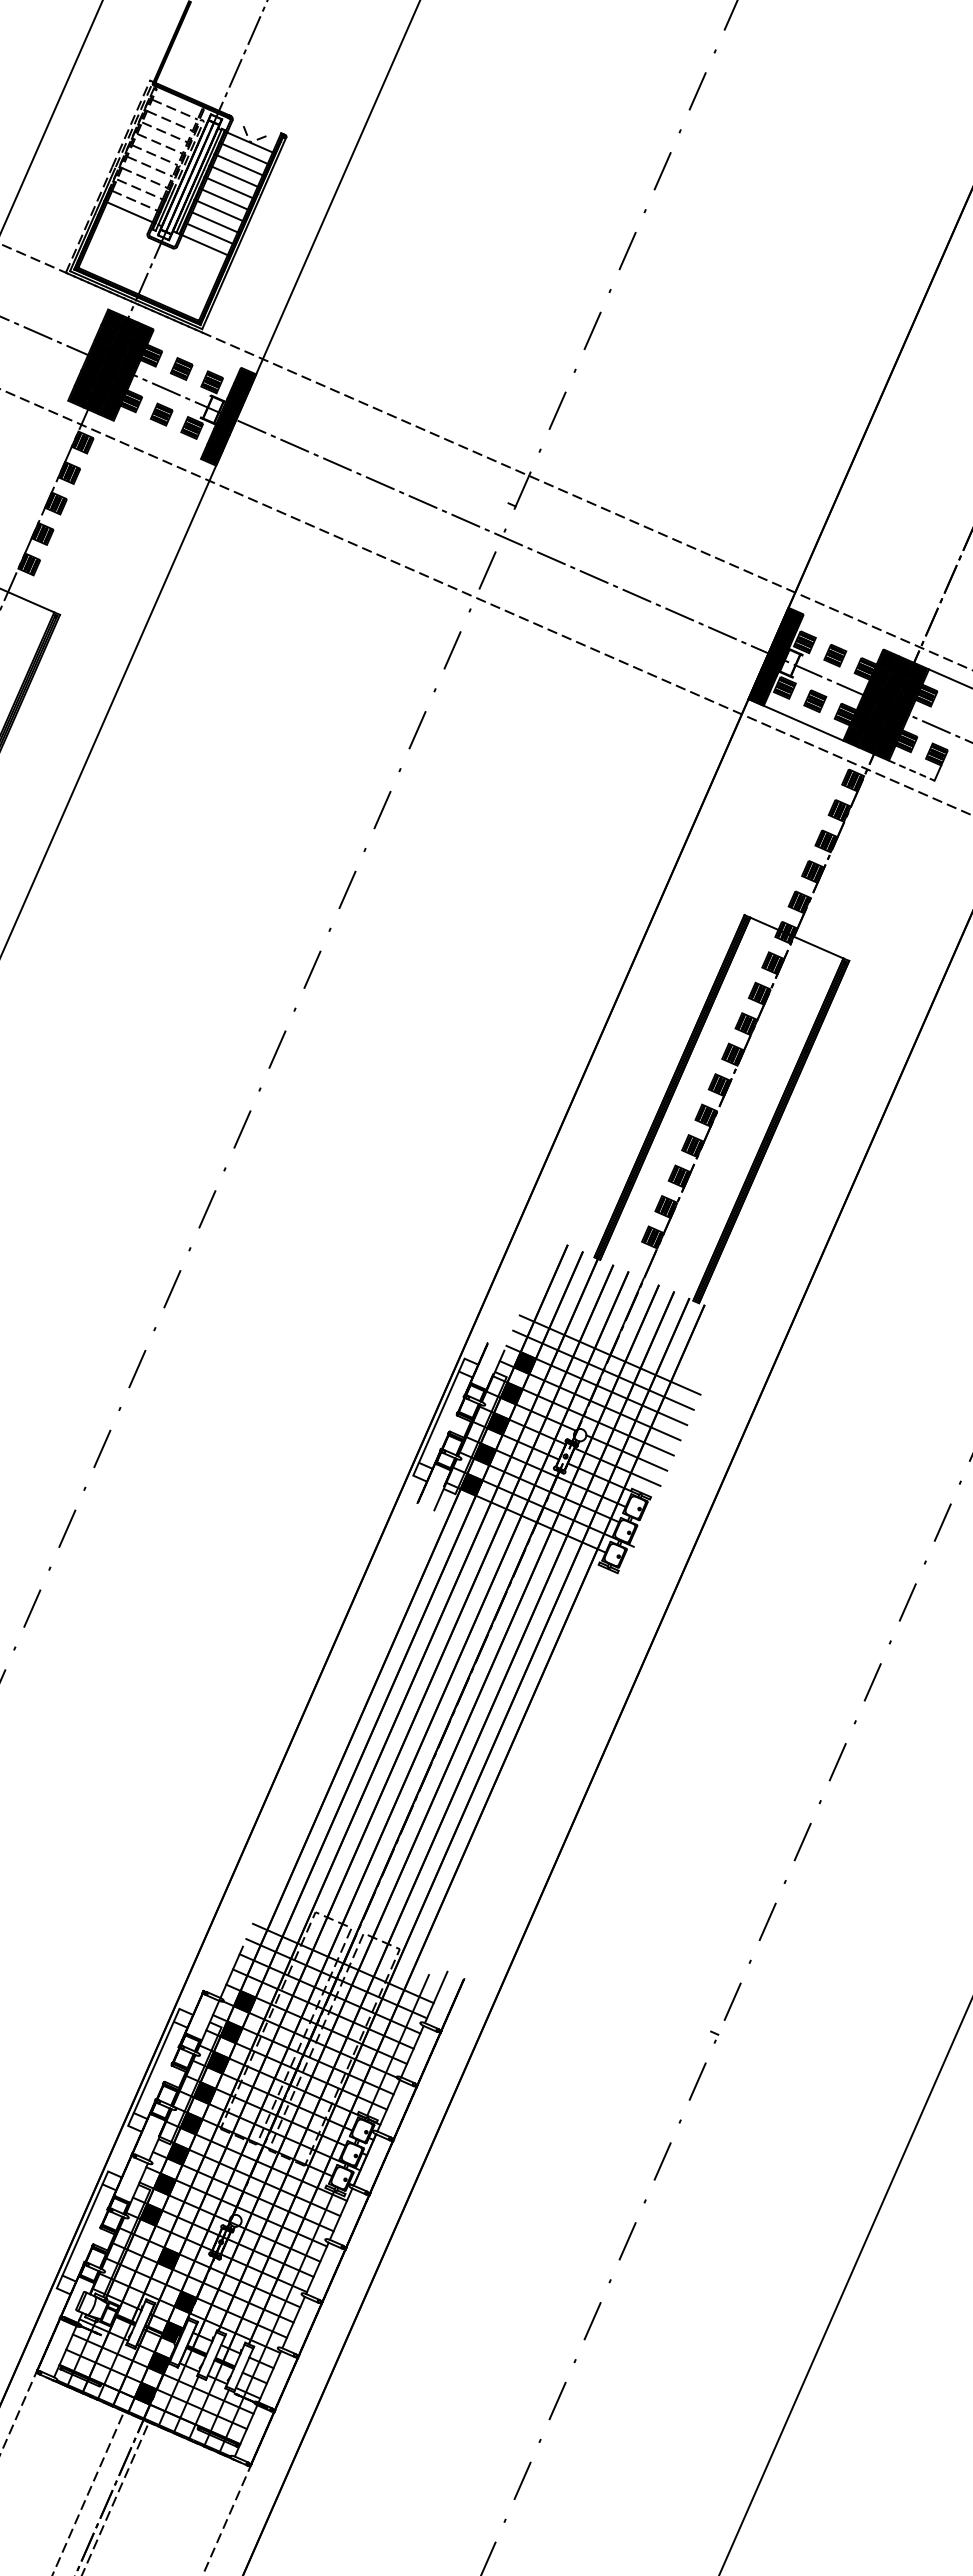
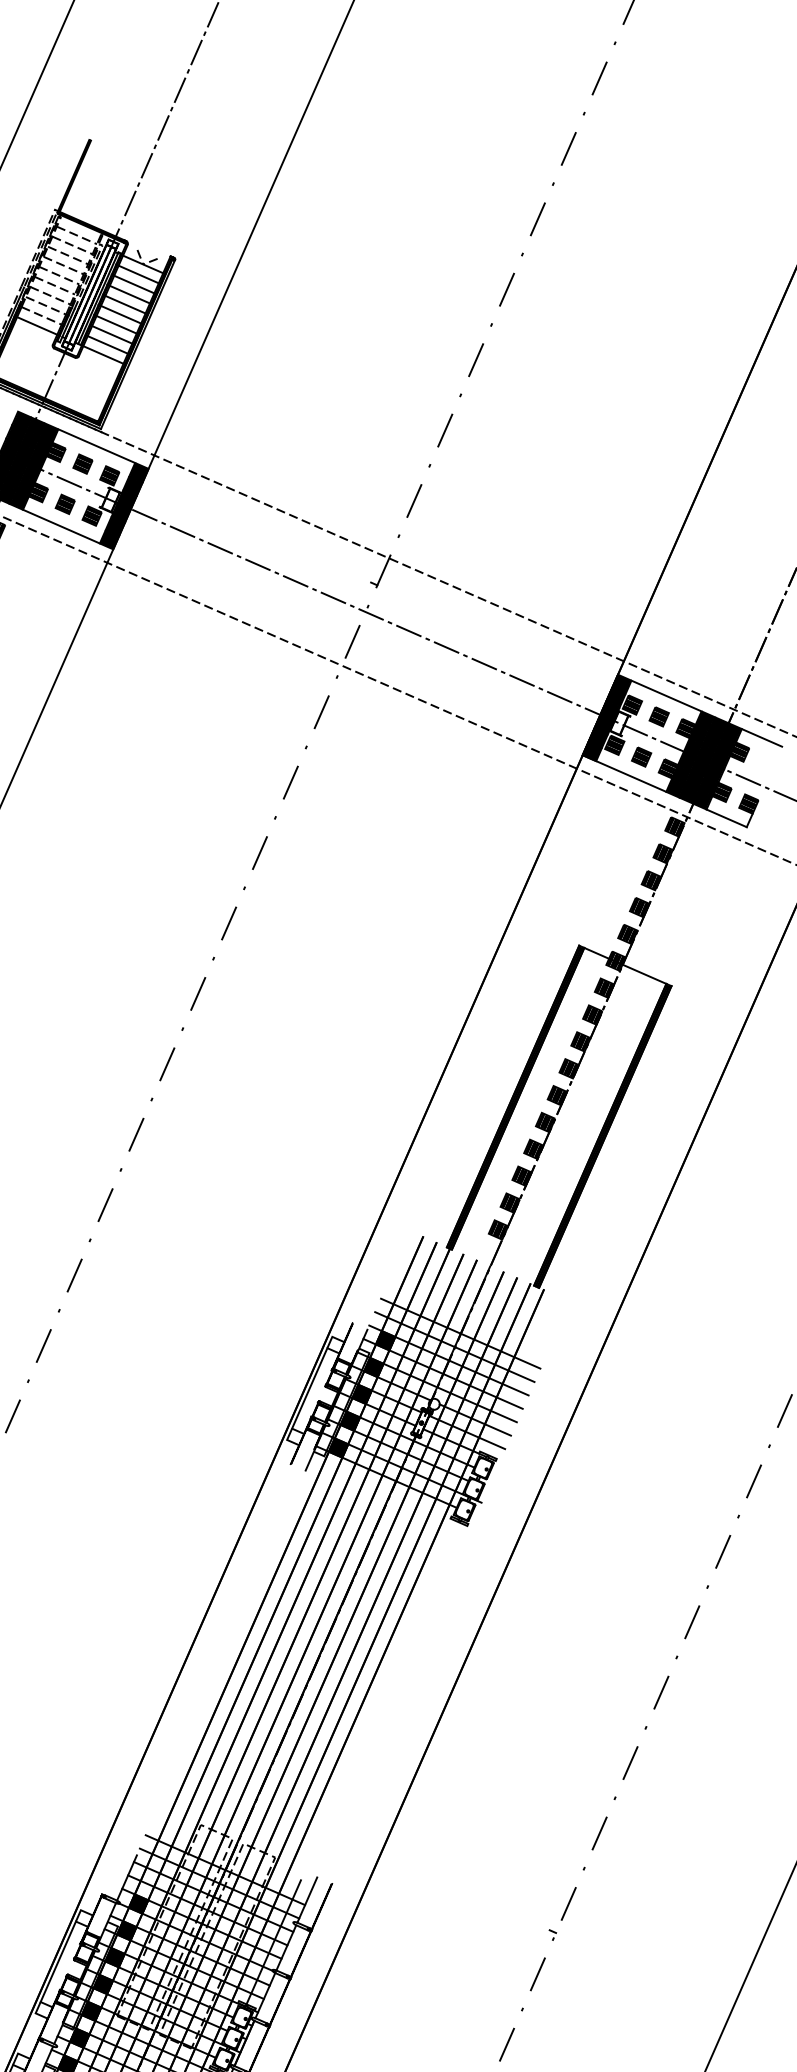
line: (197, 348) -> (96, 446), added
line: (156, 439) -> (60, 526), added
line: (843, 631) -> (666, 695), added
line: (911, 770) -> (726, 818), dashed -> solid

